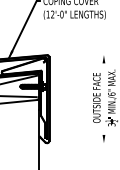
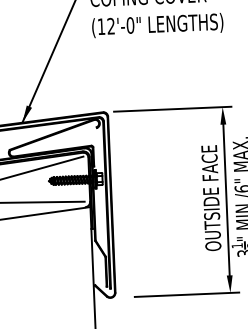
line: (80, 55) -> (173, 110), added
line: (103, 98) -> (225, 198), added
line: (83, 143) -> (187, 295), added

